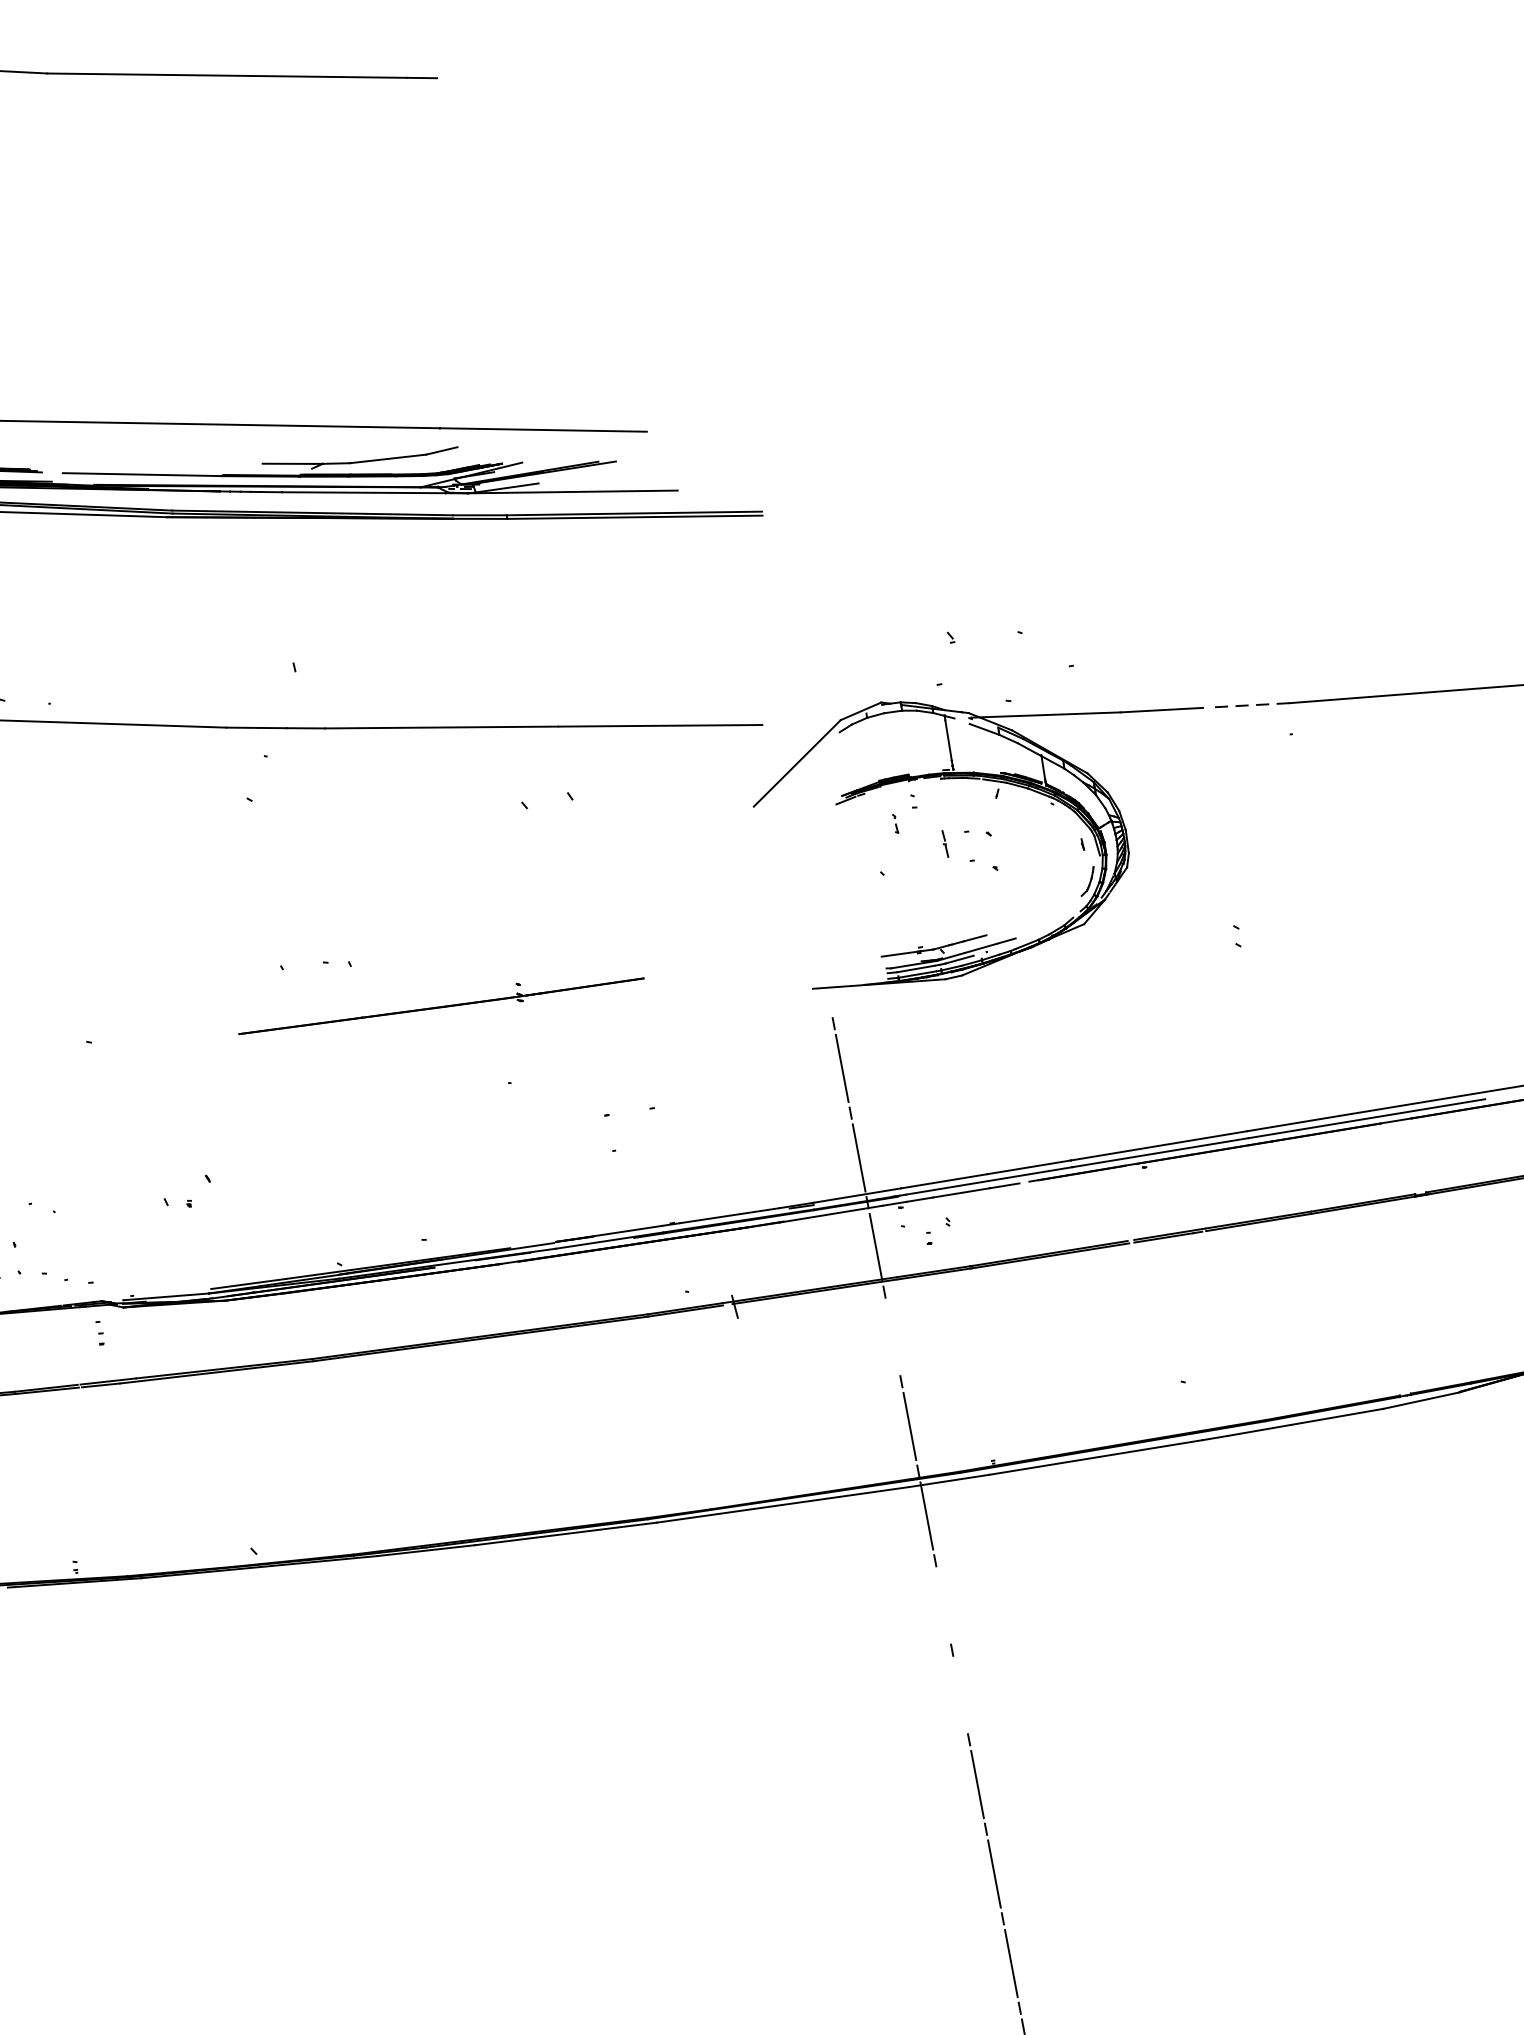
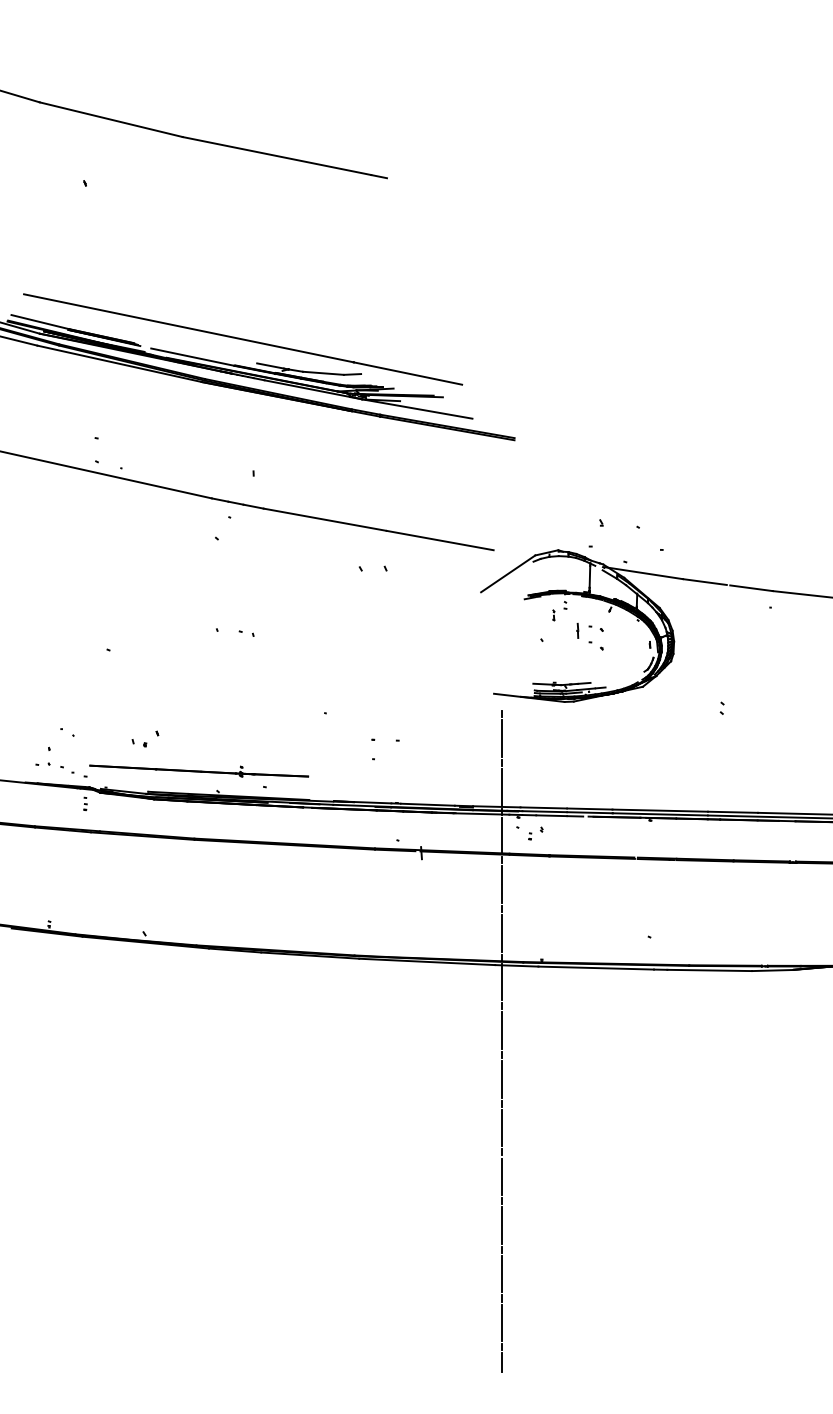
line: (1249, 705) -> (751, 588), dashed -> solid
part: (441, 1005) -> (199, 770), moved
line: (892, 1336) -> (501, 884), added
line: (943, 1605) -> (501, 1030), added
line: (960, 1695) -> (501, 1079), added

